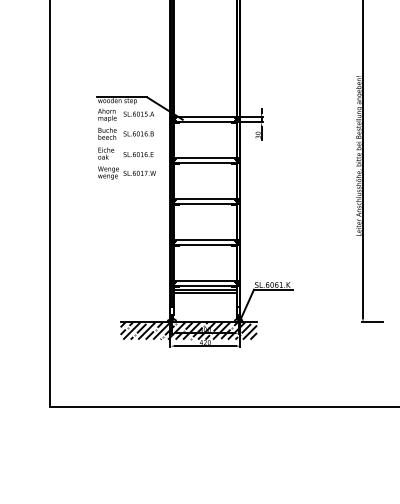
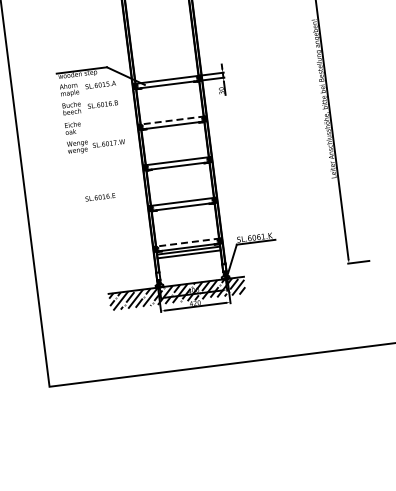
text: (138, 154) -> (100, 197), moved
line: (204, 158) -> (171, 120), solid -> dashed
line: (204, 281) -> (186, 242), solid -> dashed

